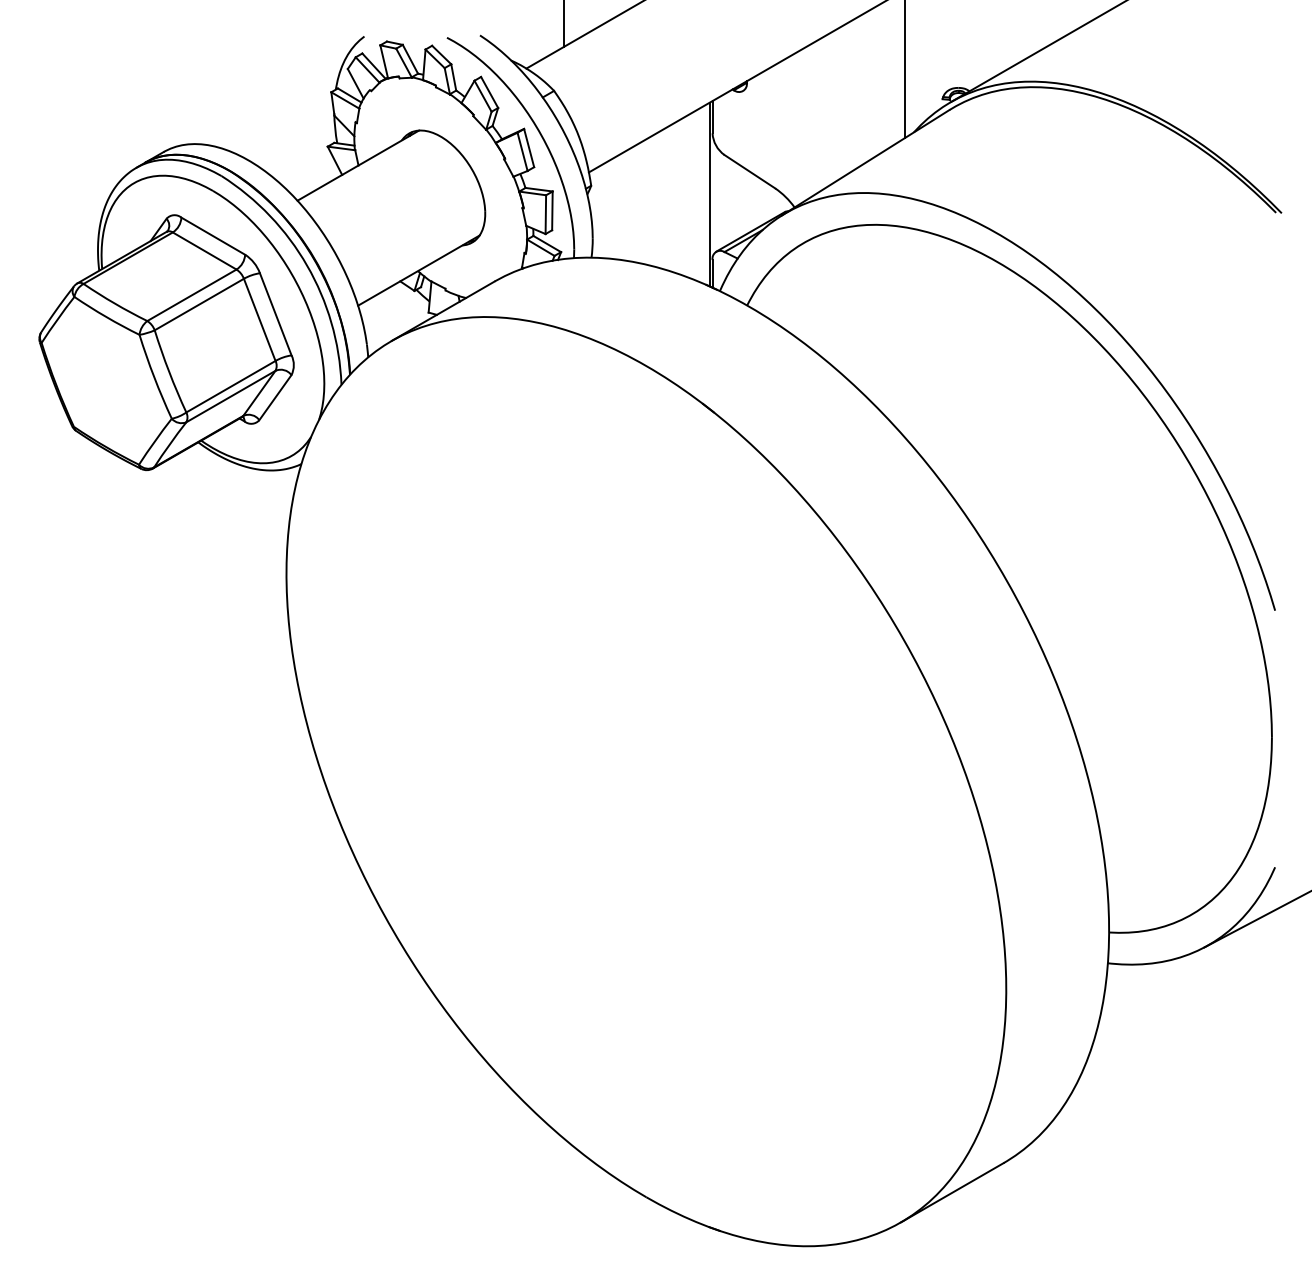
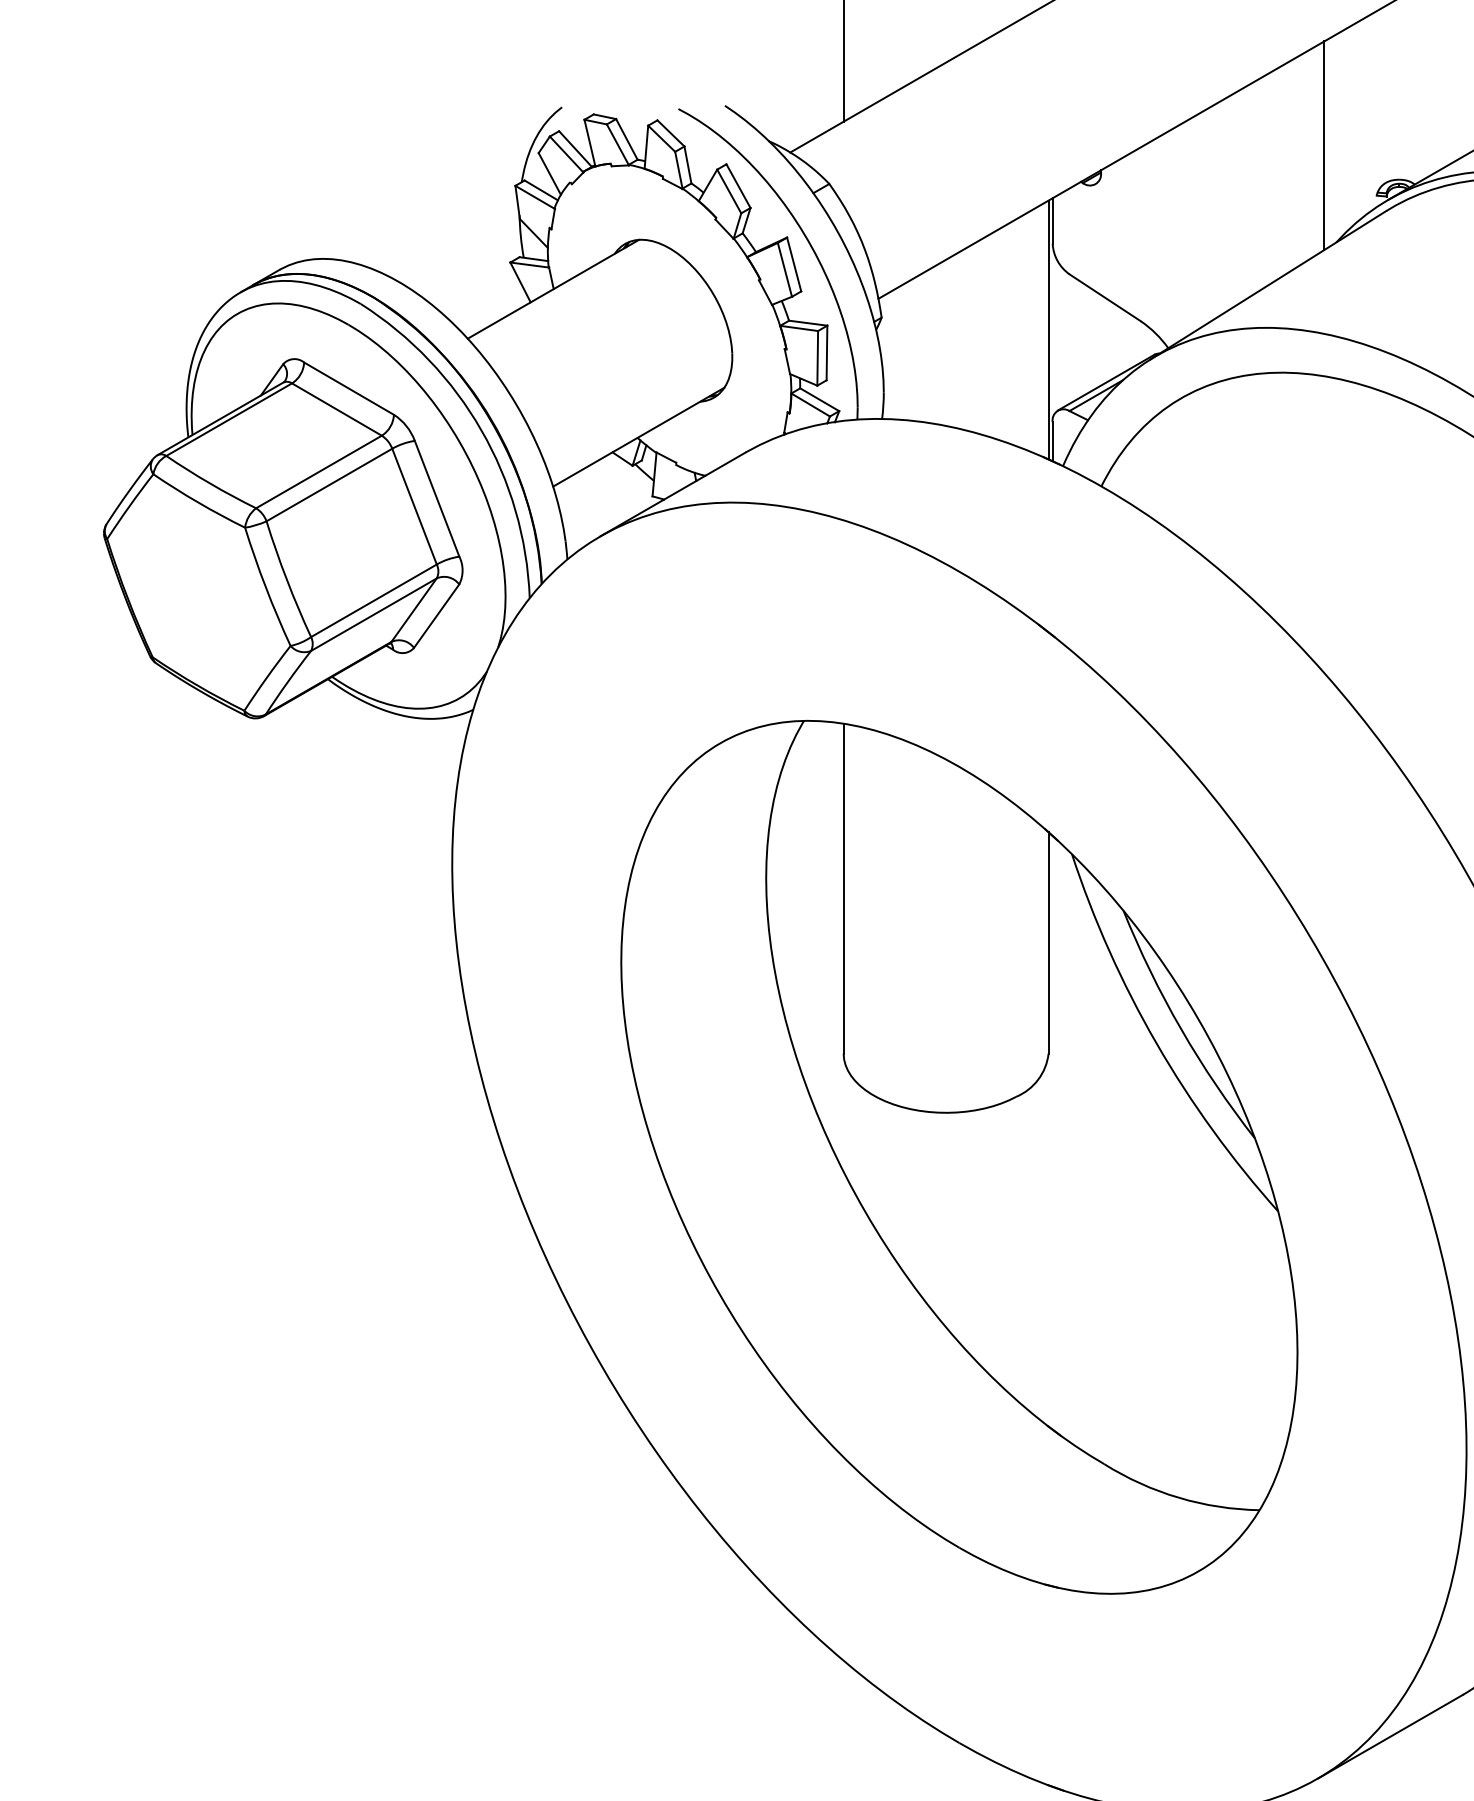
part: (646, 781) -> (959, 1157), added

